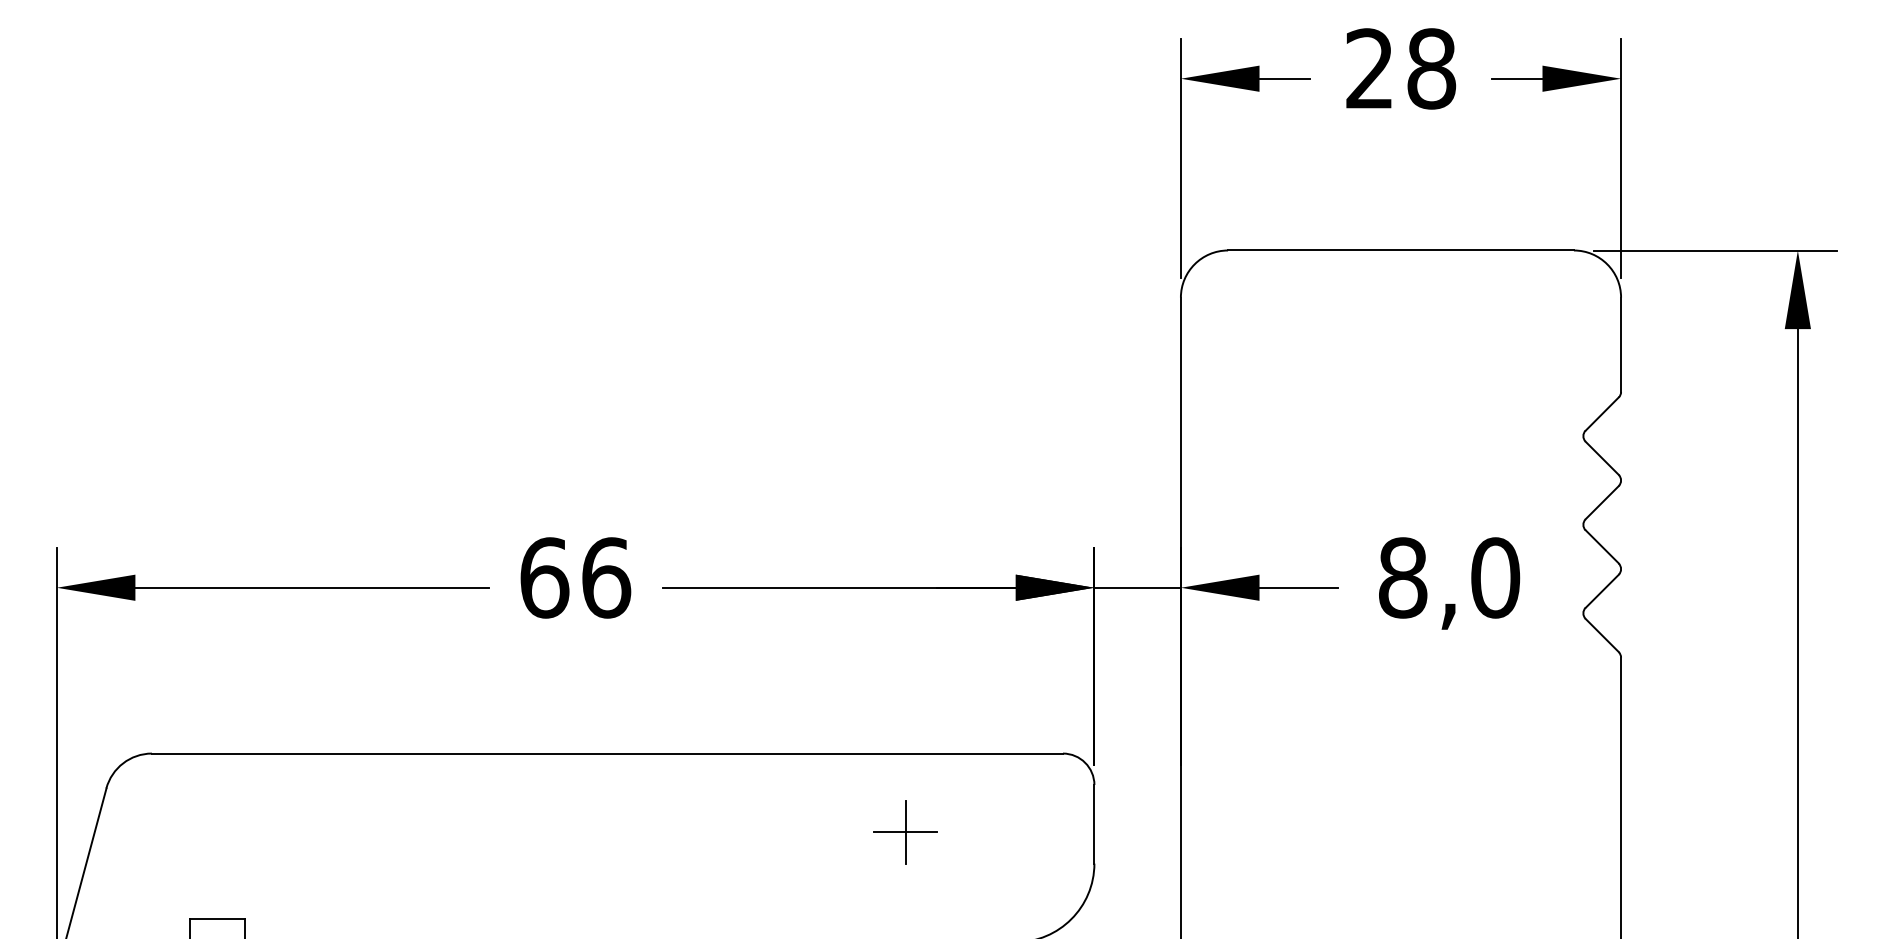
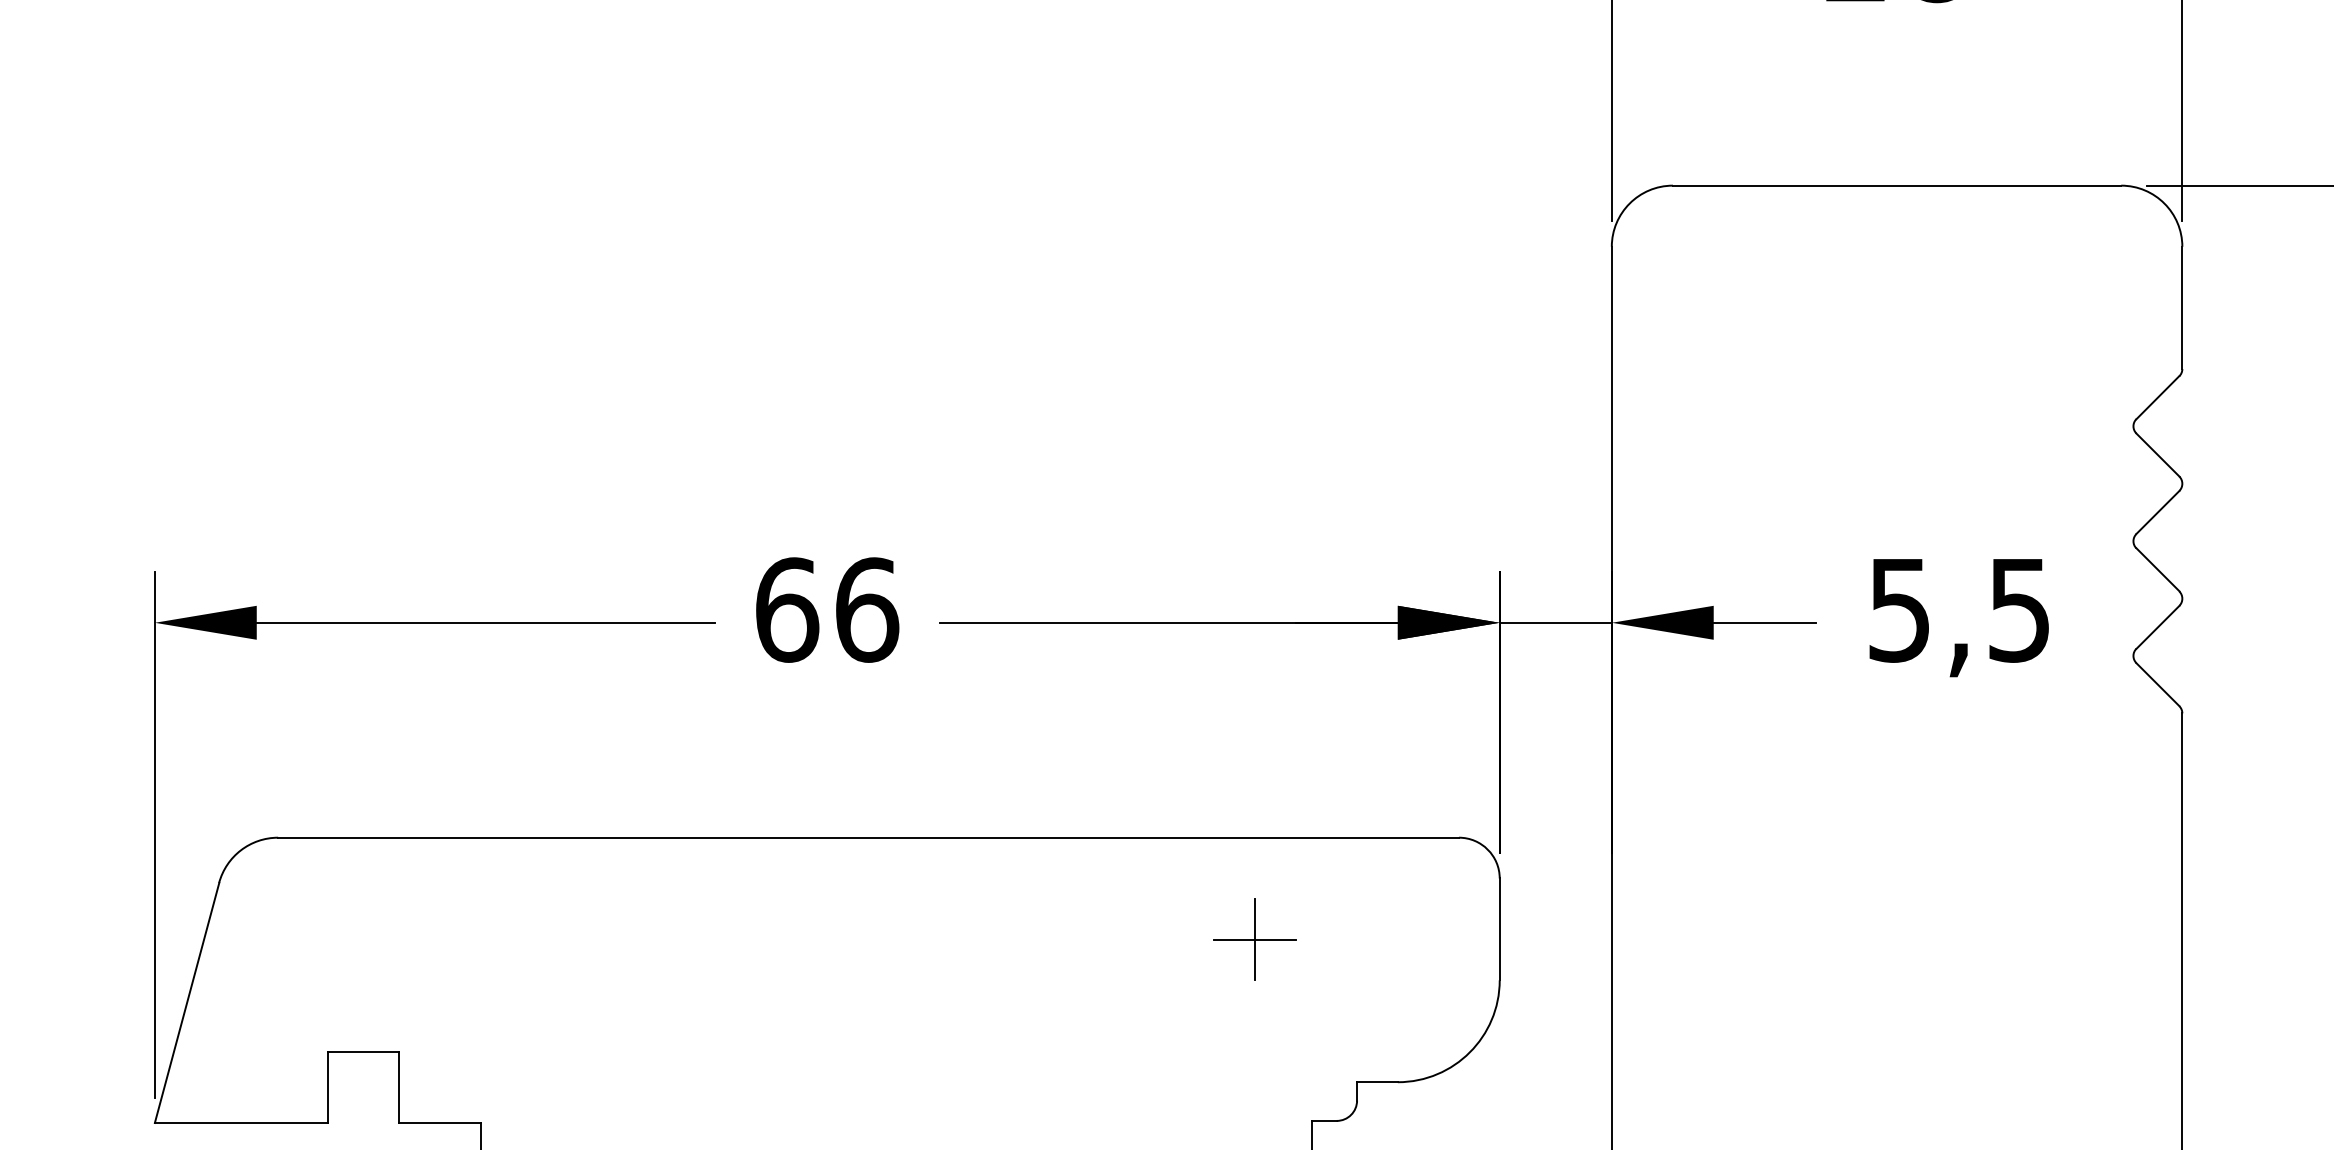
text: (1449, 577) -> (1959, 609), 8,0 -> 5,5

